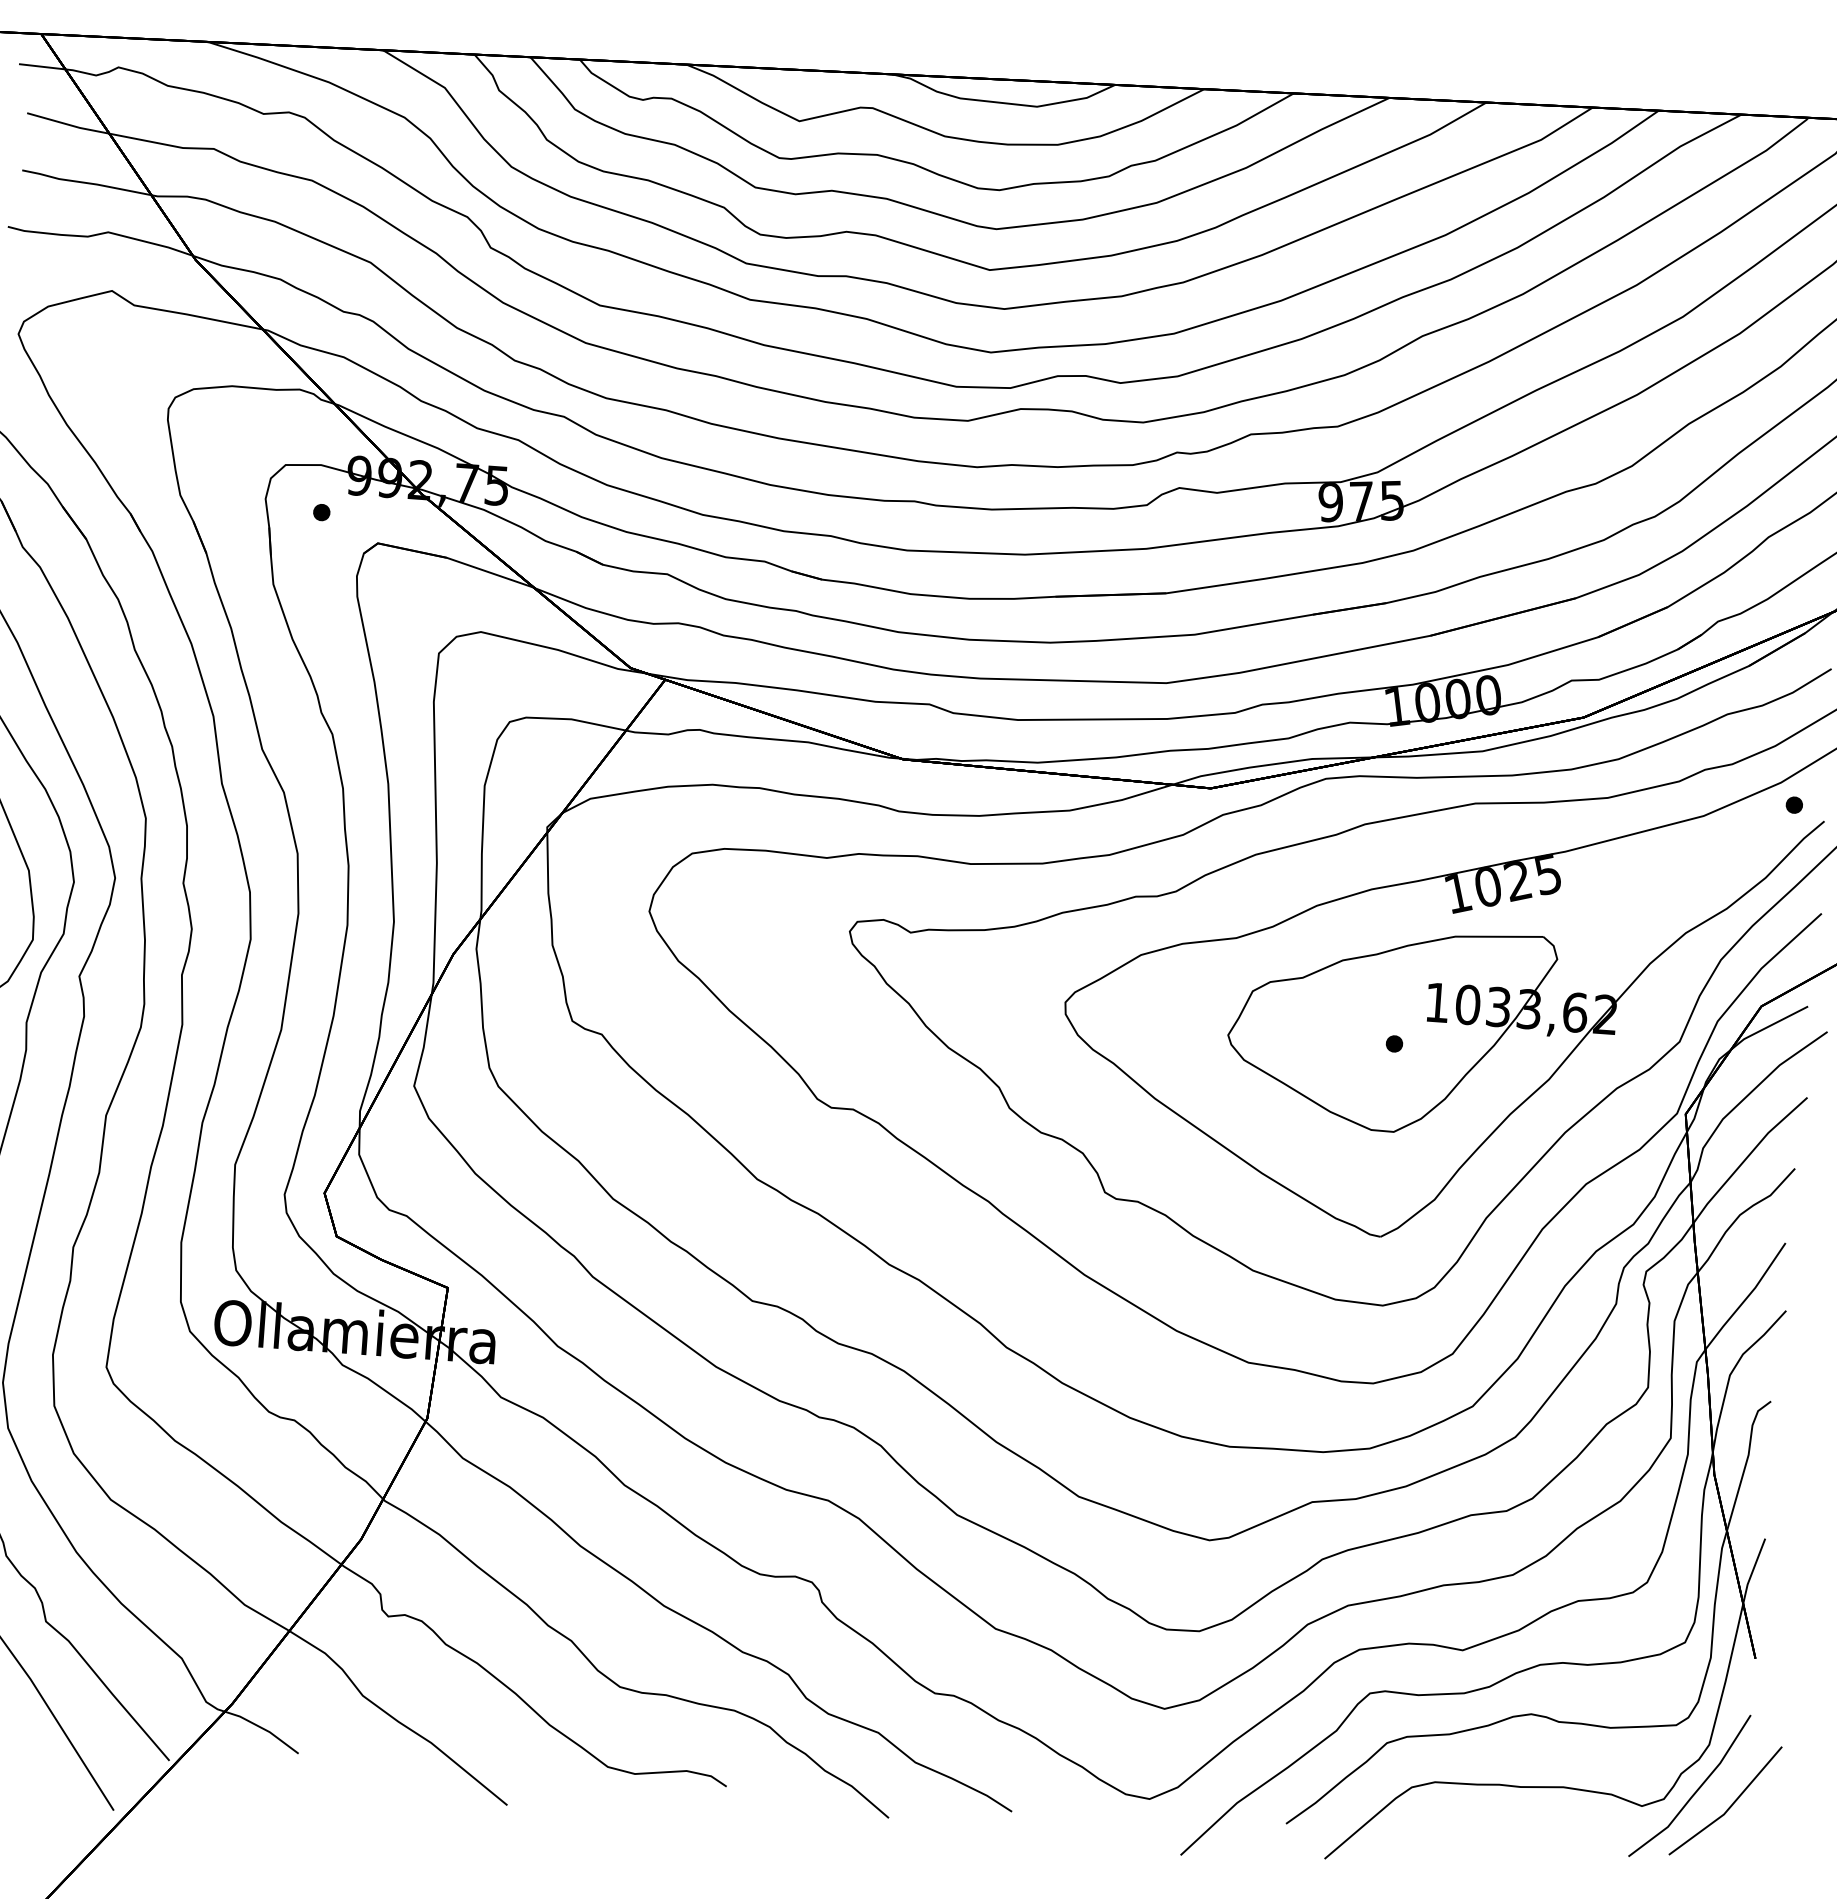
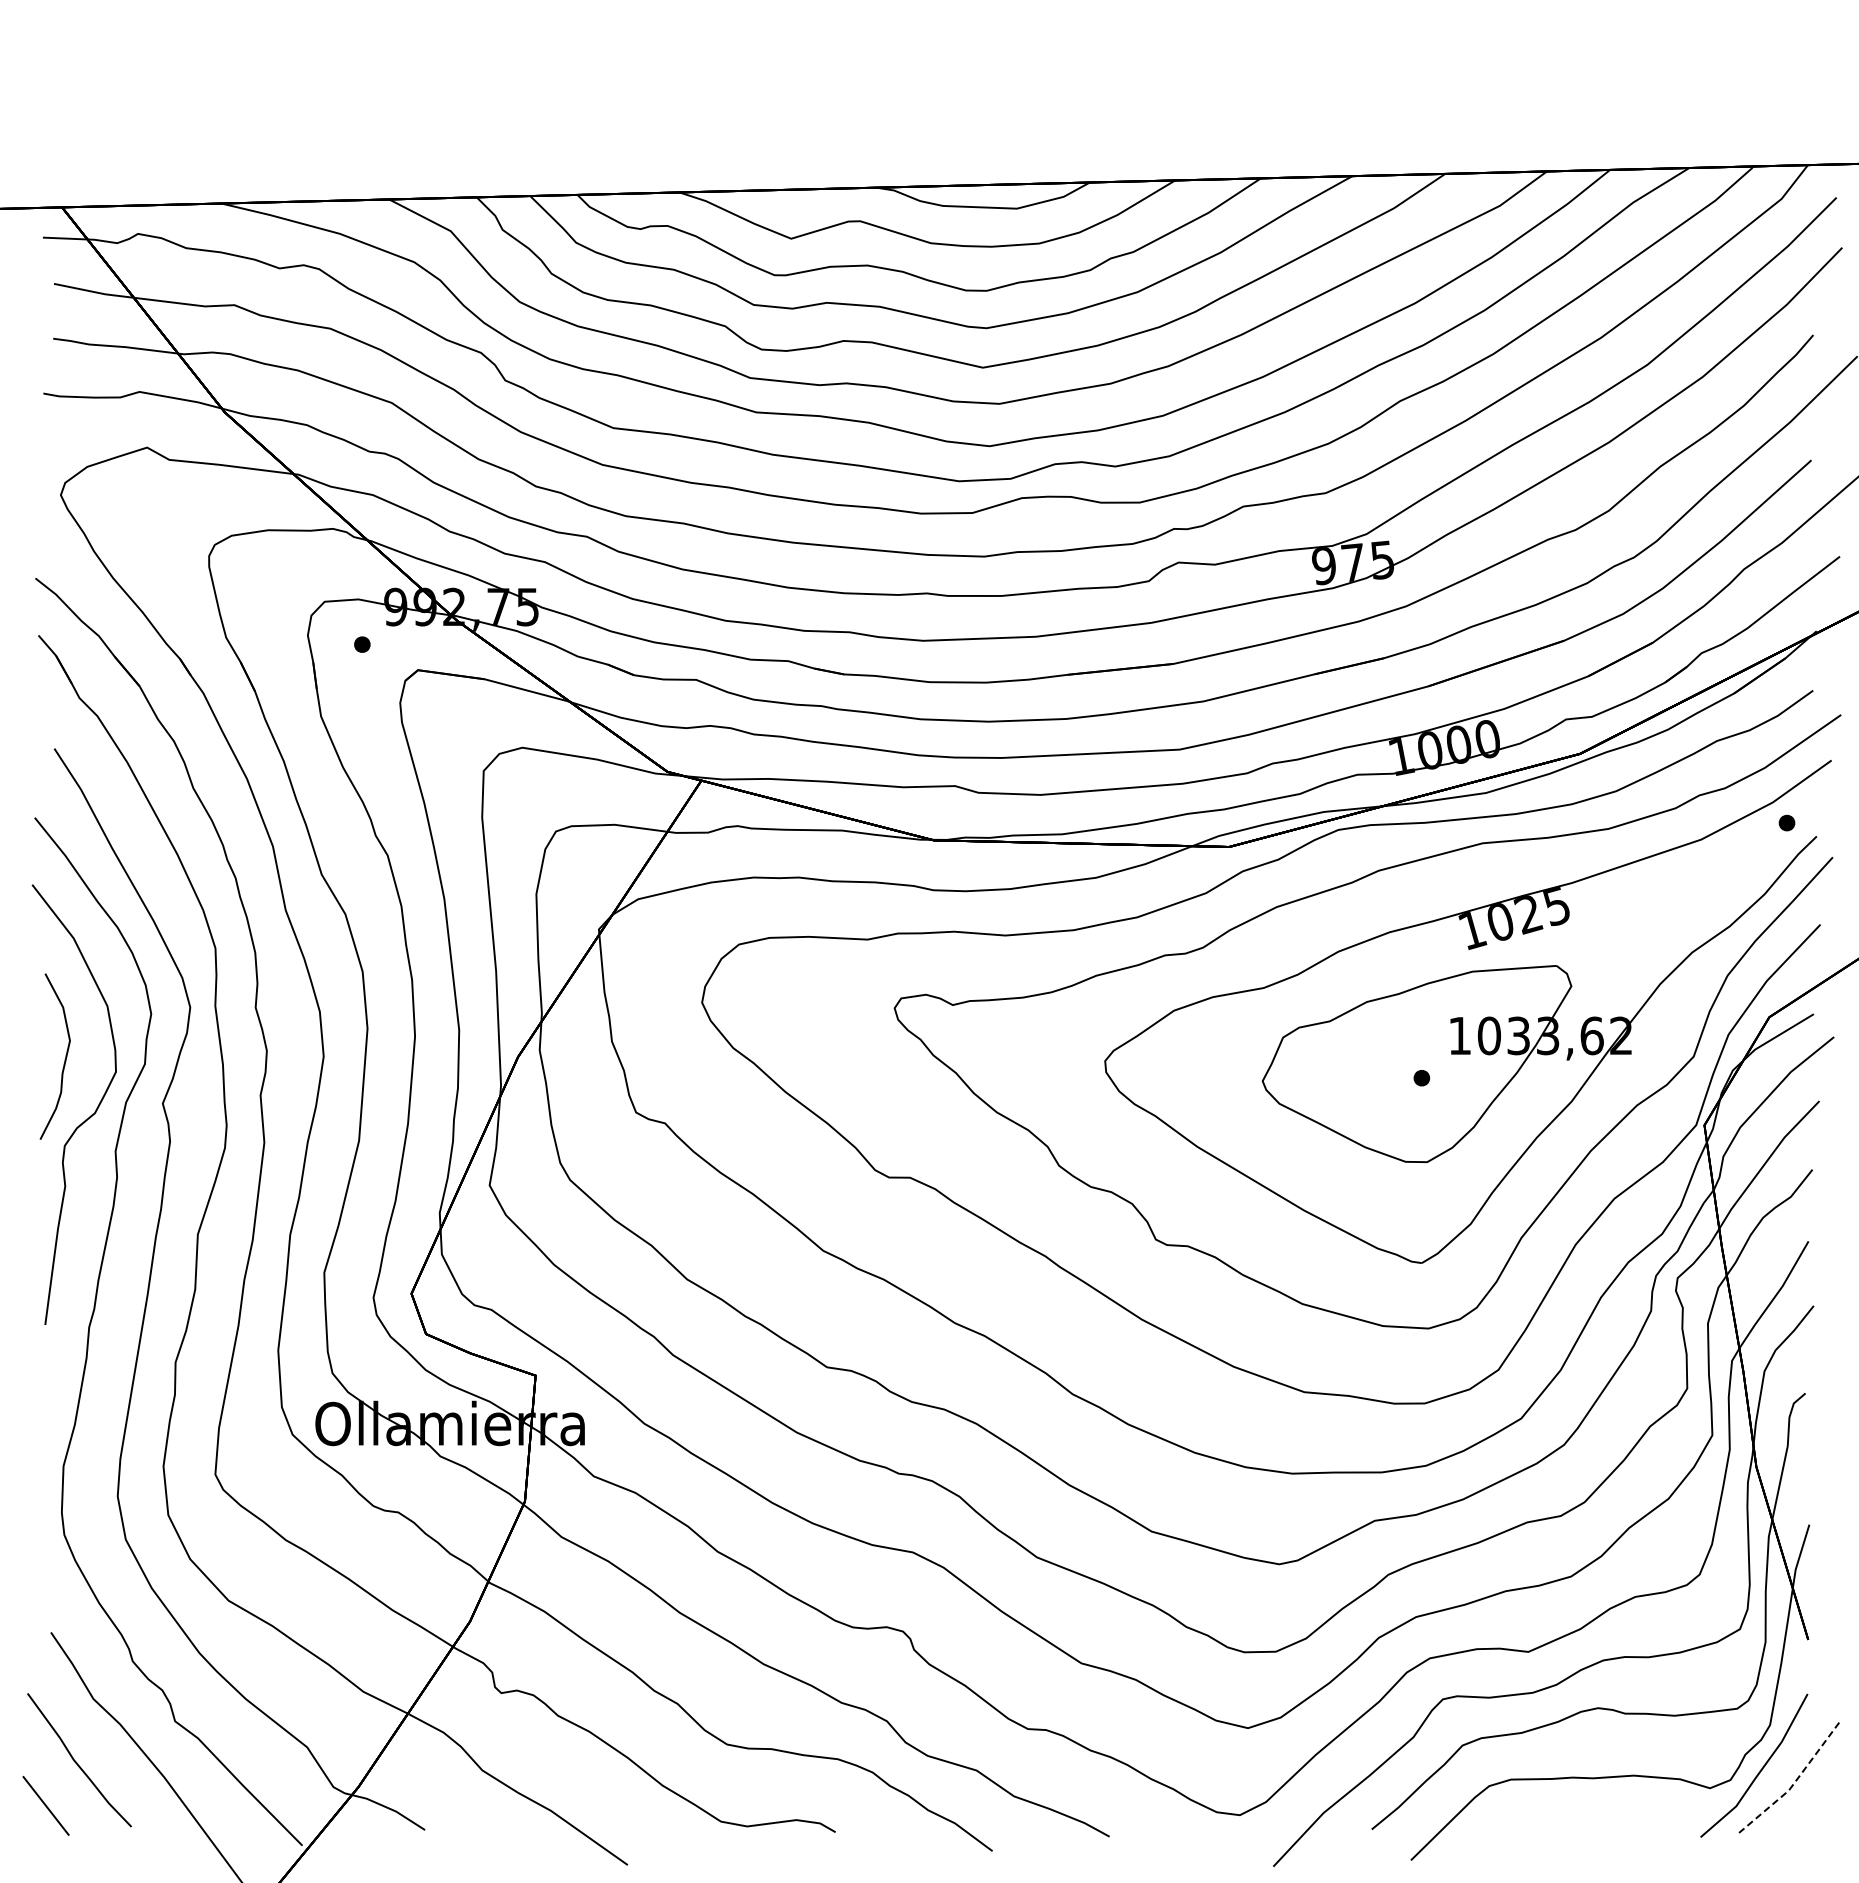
line: (1730, 1806) -> (1794, 1782), solid -> dashed

